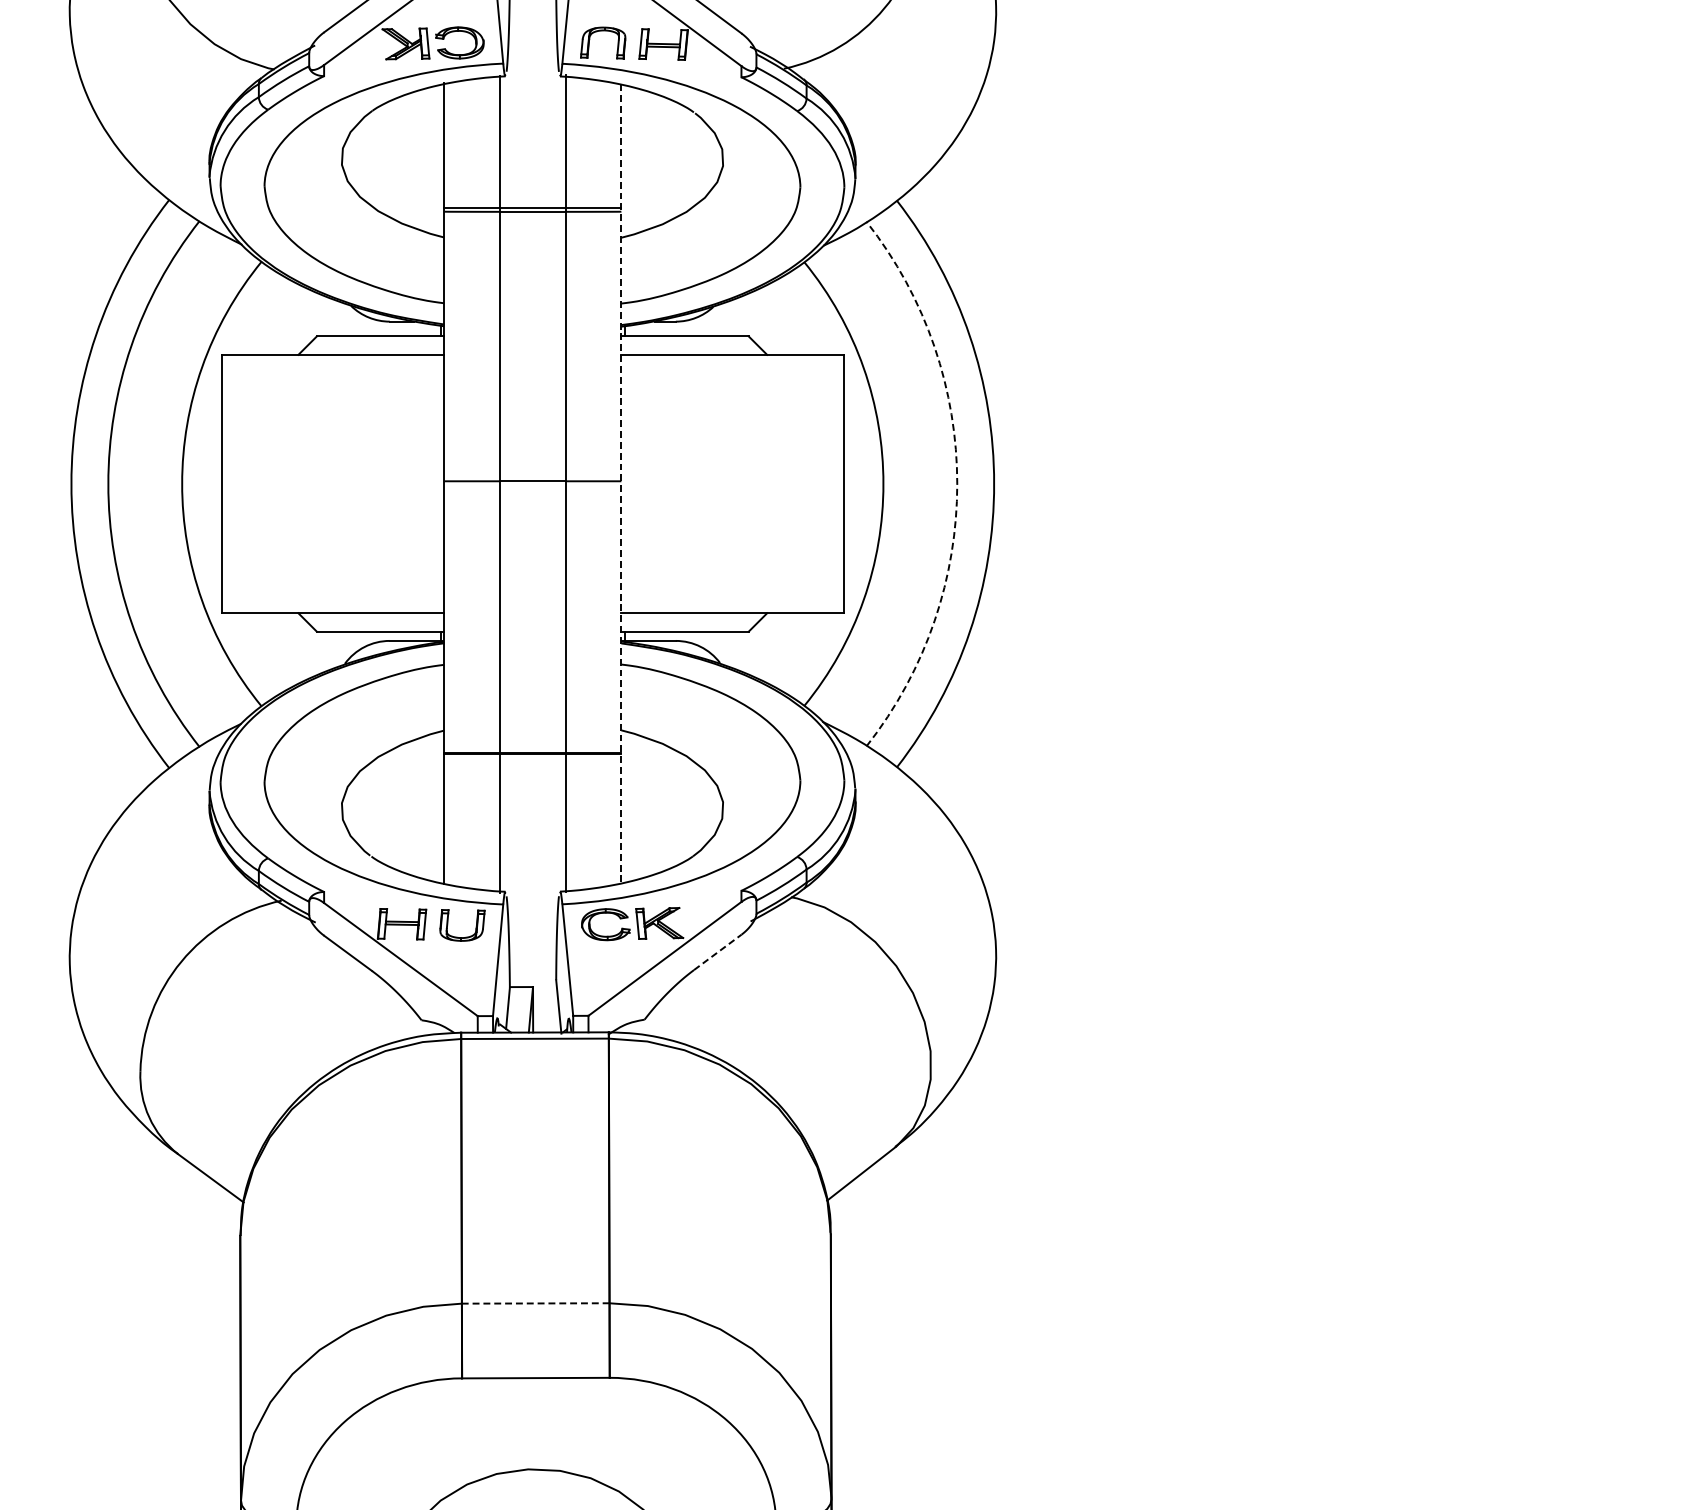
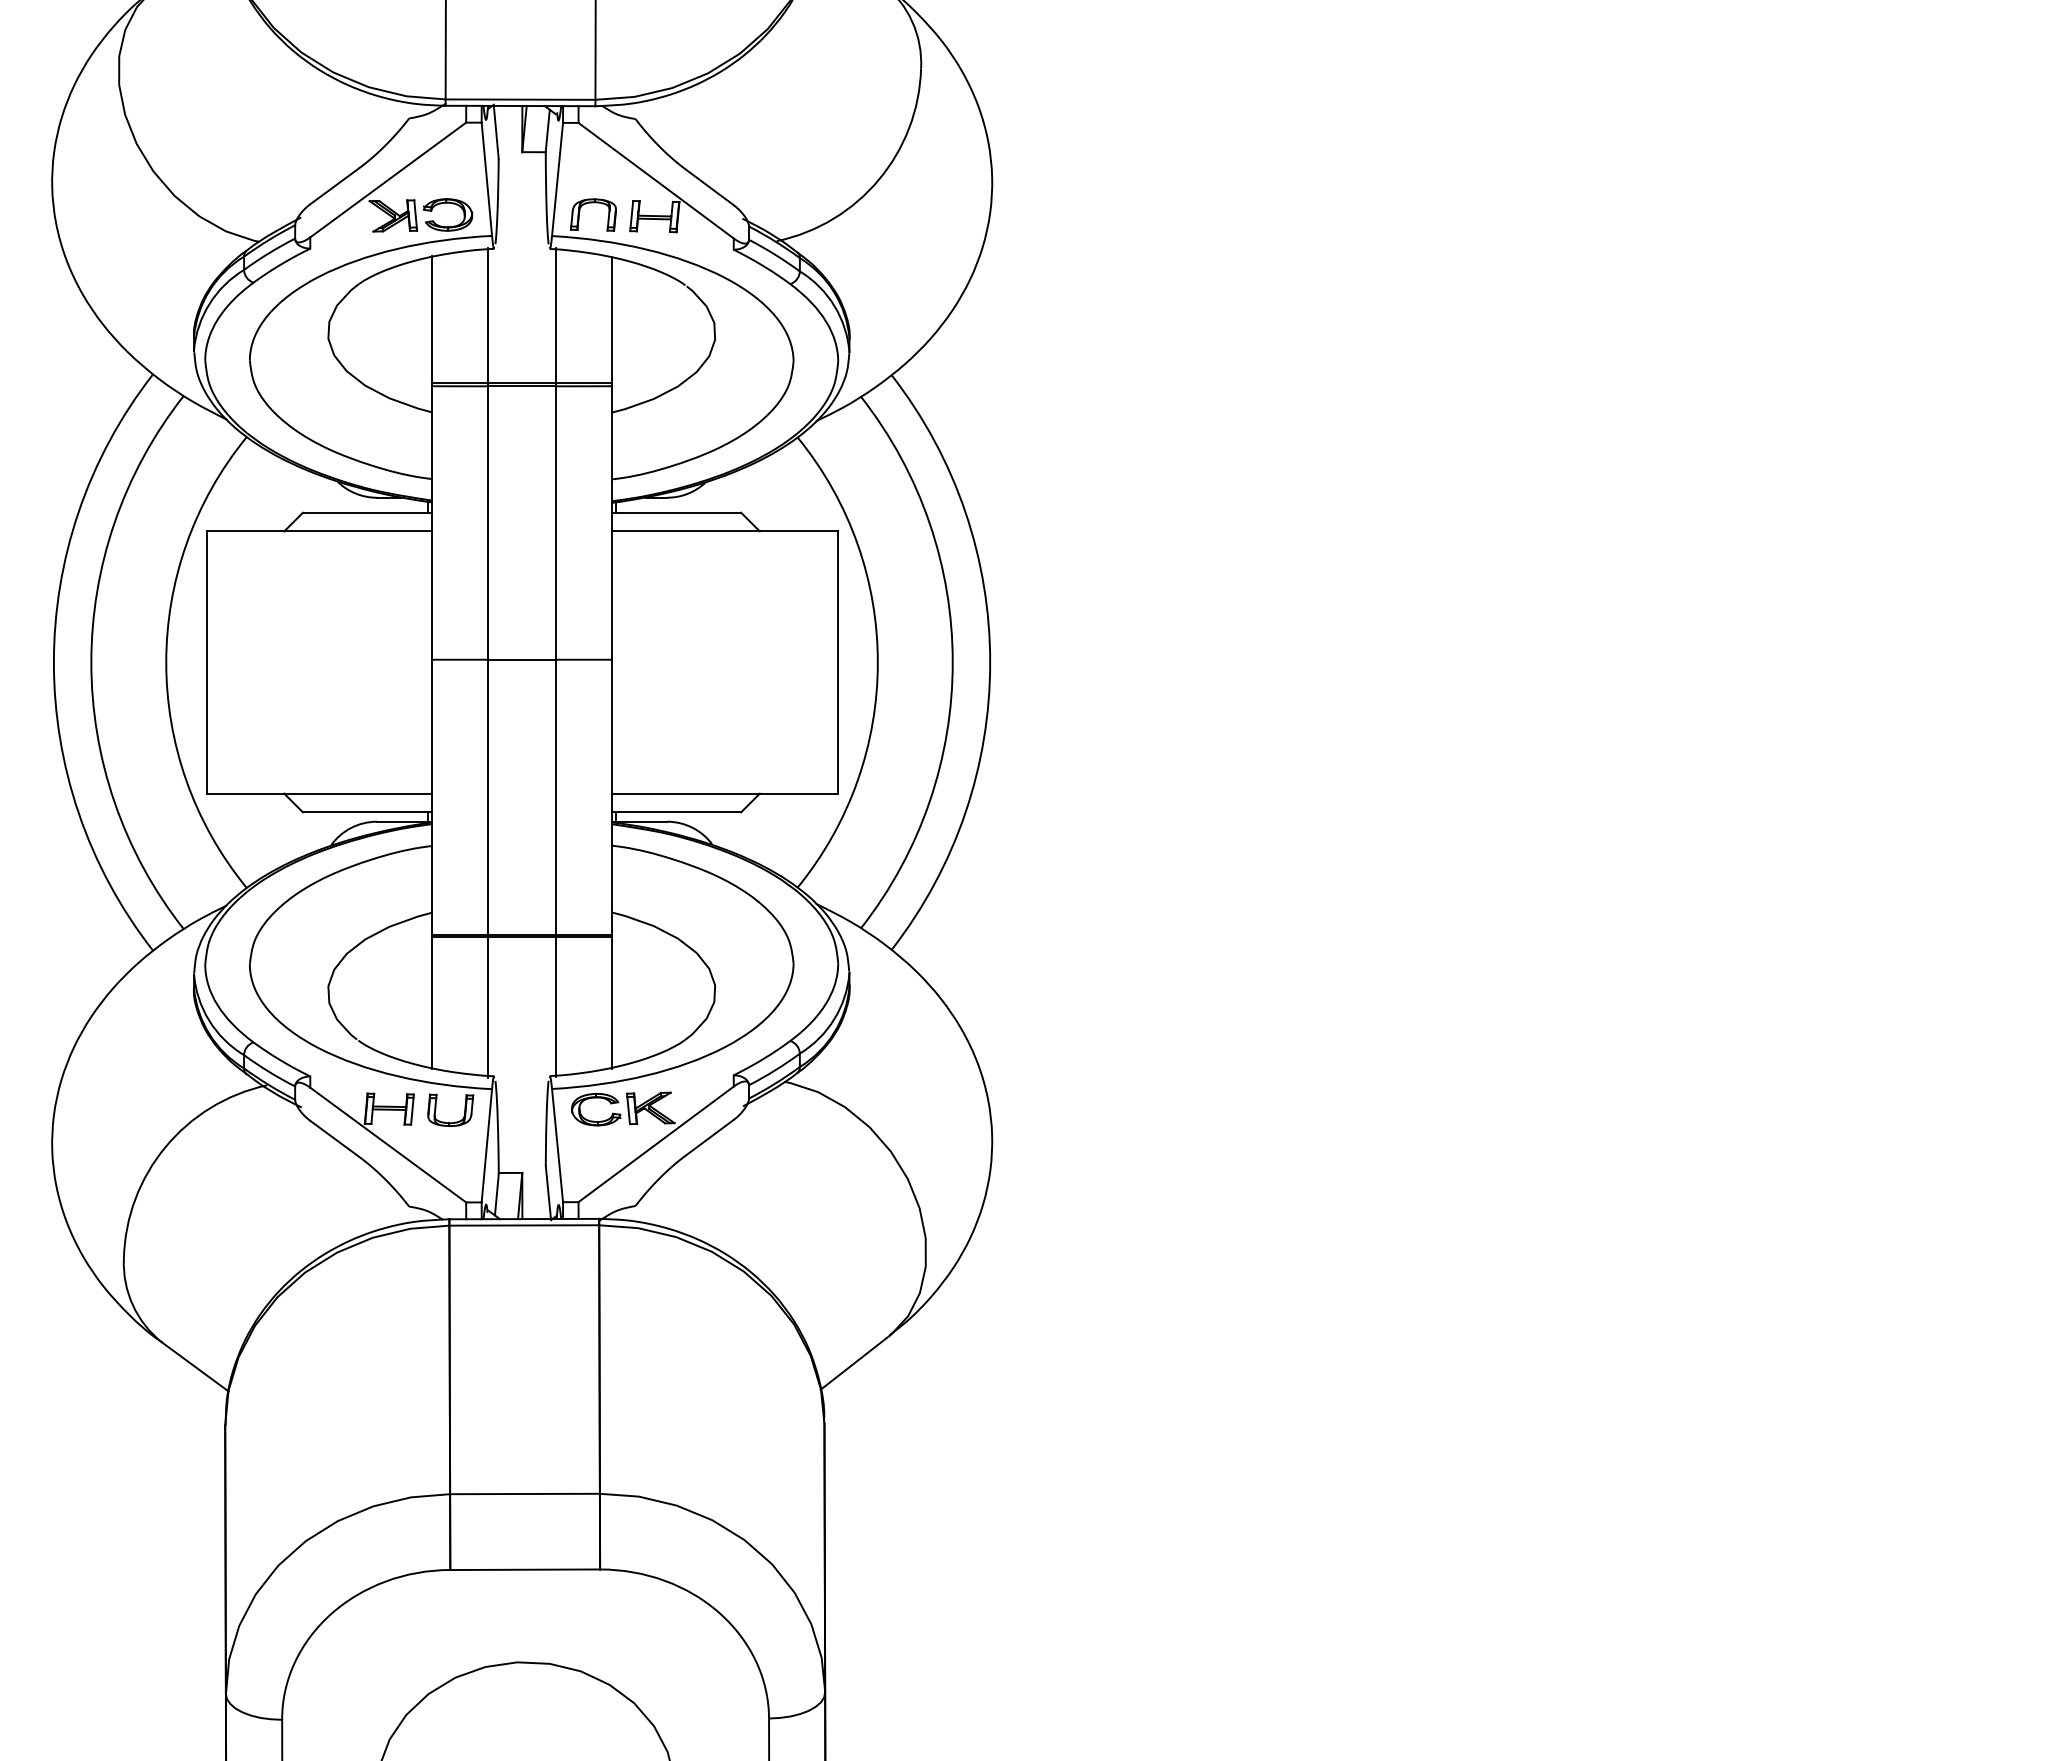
arc: (957, 484) -> (952, 662), dashed -> solid
line: (620, 485) -> (611, 663), dashed -> solid
line: (718, 952) -> (710, 1137), dashed -> solid
line: (536, 1303) -> (525, 1494), dashed -> solid

